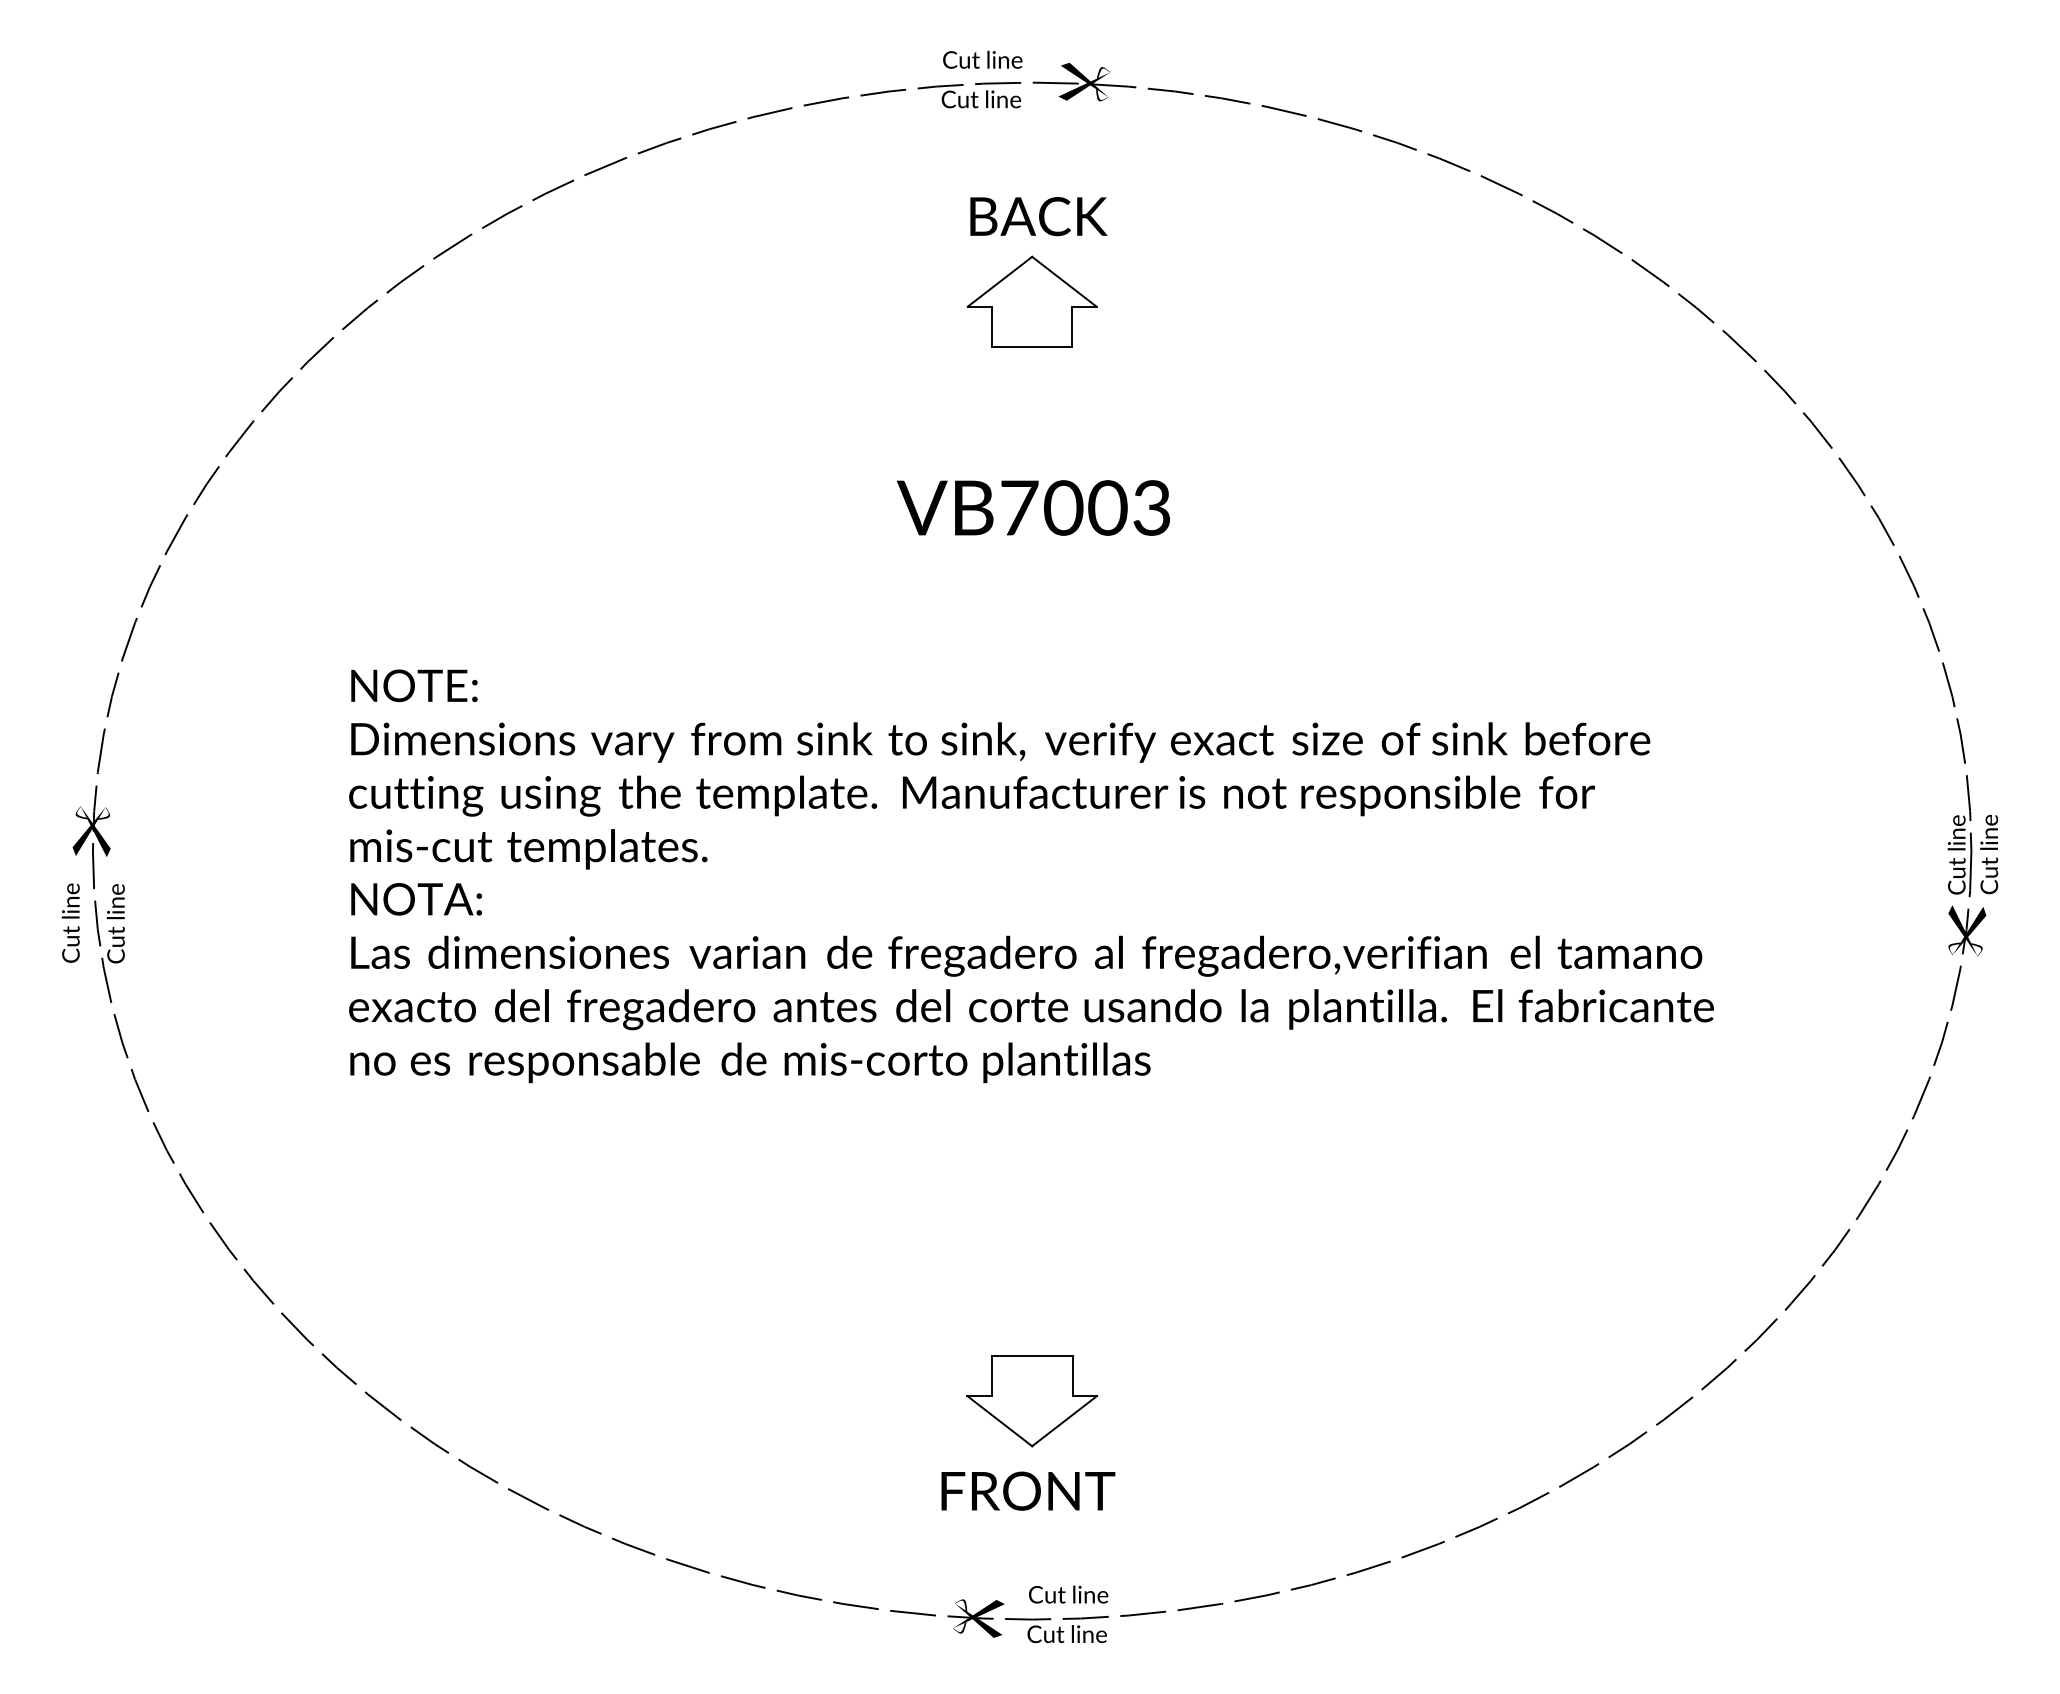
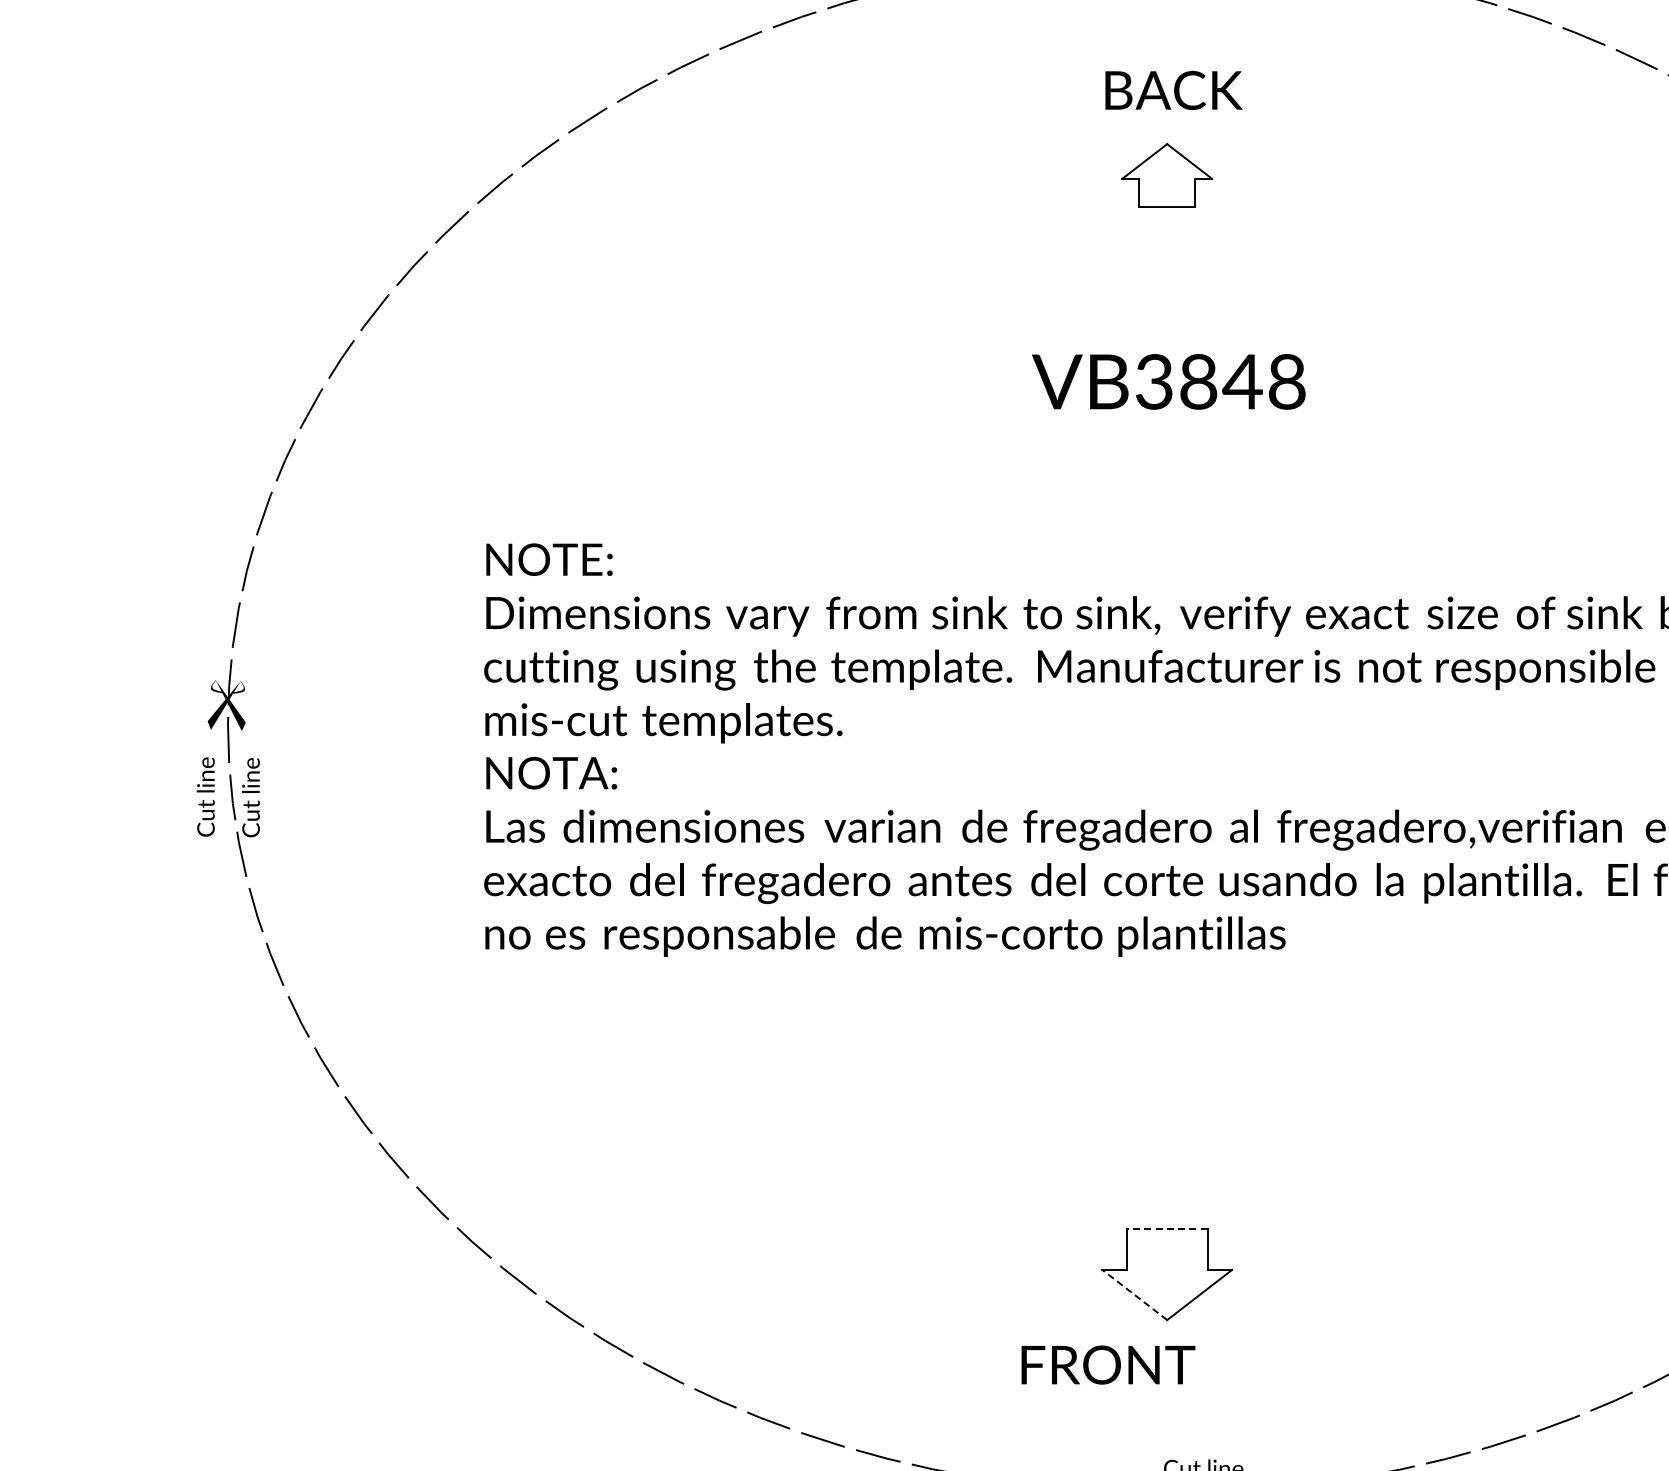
part: (1031, 301) -> (1166, 175), size x0.7
text: (1085, 507) -> (1220, 381), VB7003 -> VB3848
line: (1031, 1355) -> (1166, 1229), solid -> dashed
line: (999, 1421) -> (1134, 1295), solid -> dashed
text: (1028, 1490) -> (1108, 1364), moved

